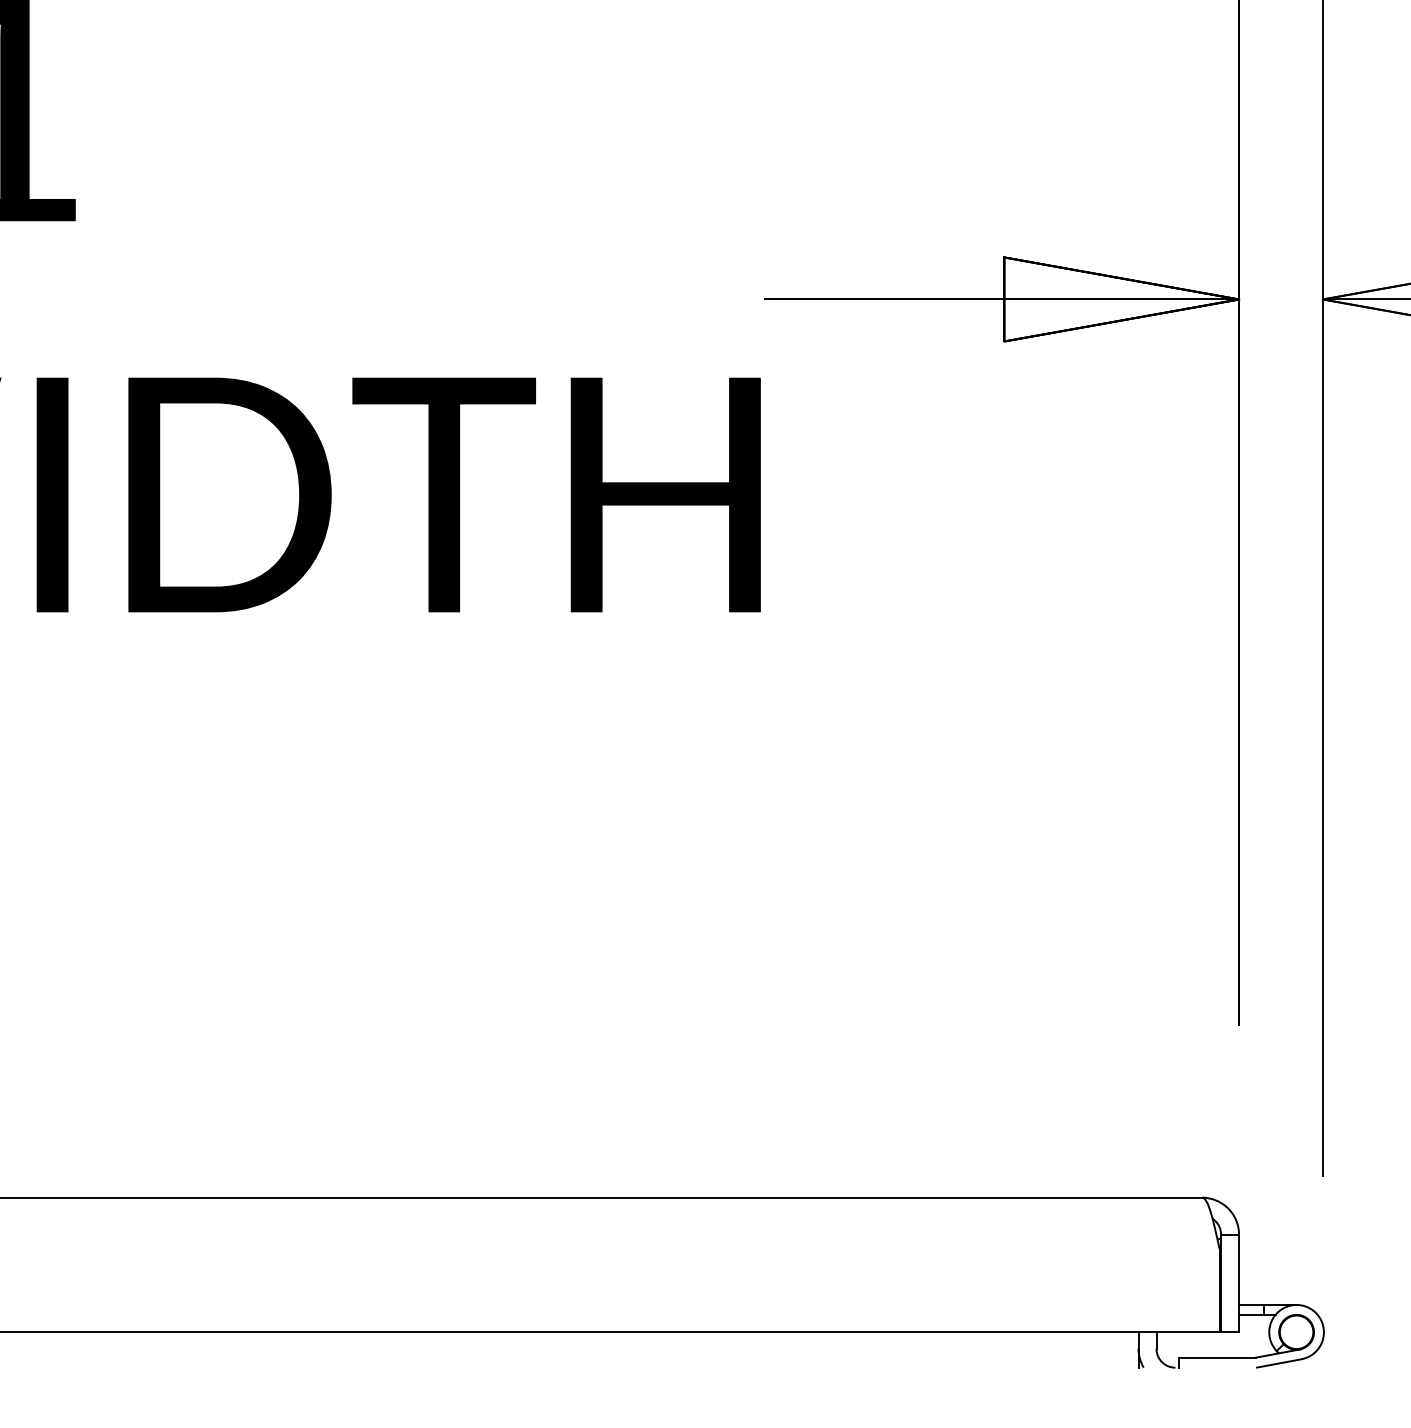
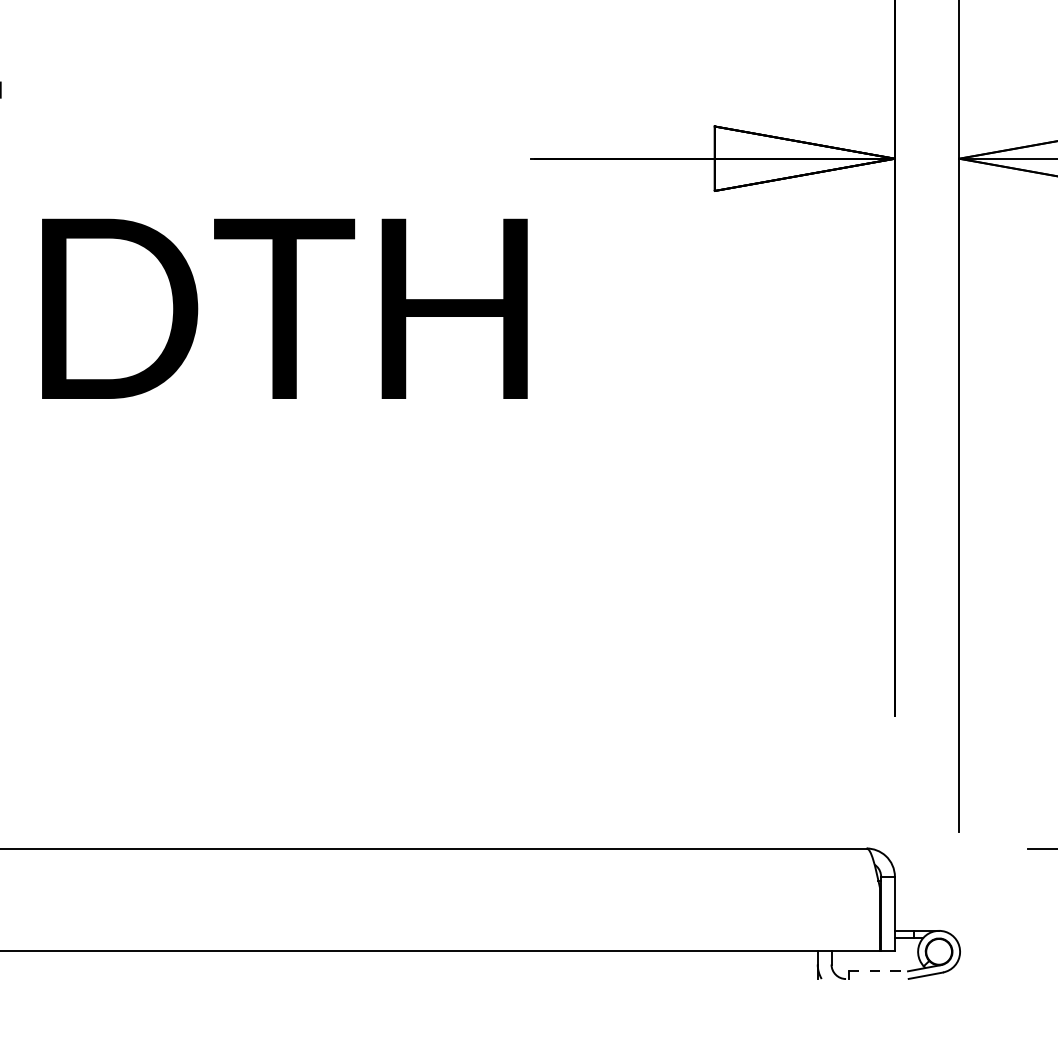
line: (1218, 1357) -> (879, 971), solid -> dashed

